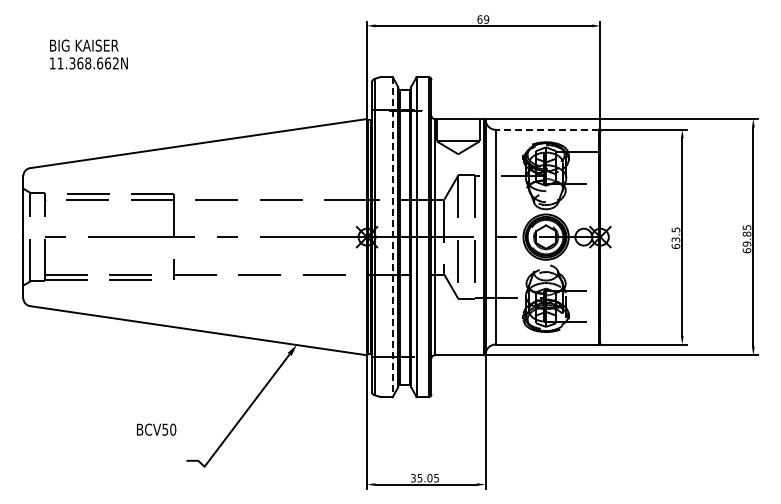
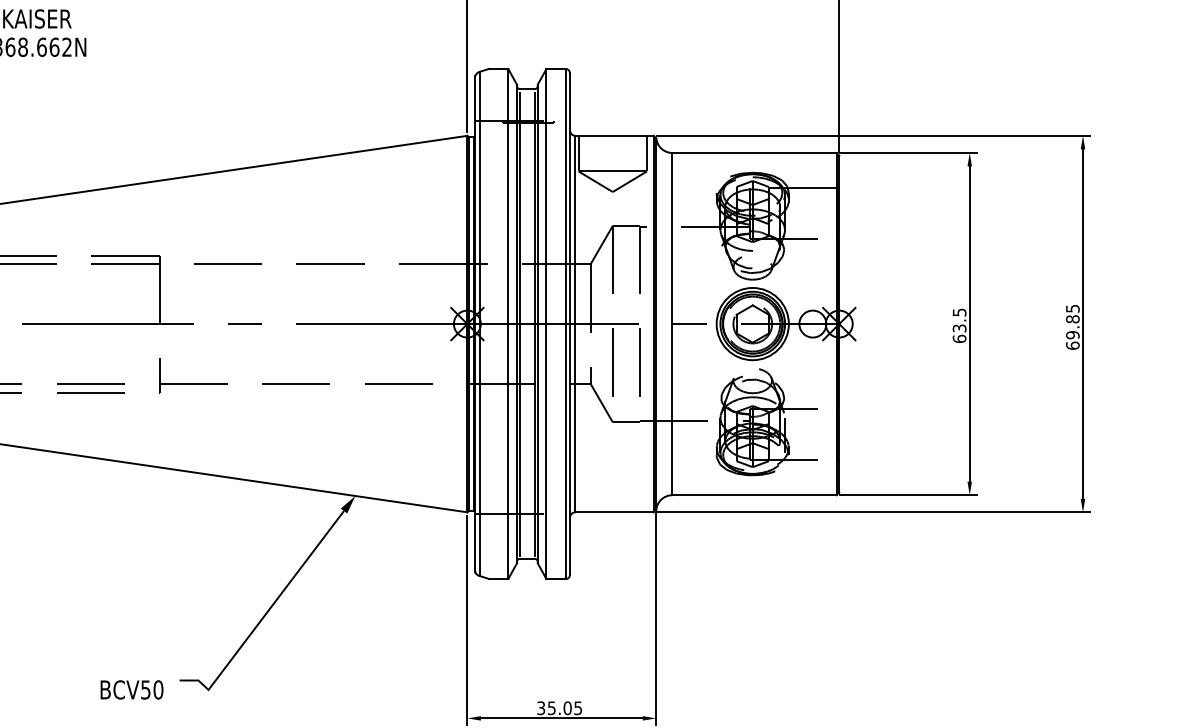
line: (547, 129) -> (754, 152), dashed -> solid
line: (392, 237) -> (507, 324), dashed -> solid
text: (156, 429) -> (131, 689), moved

